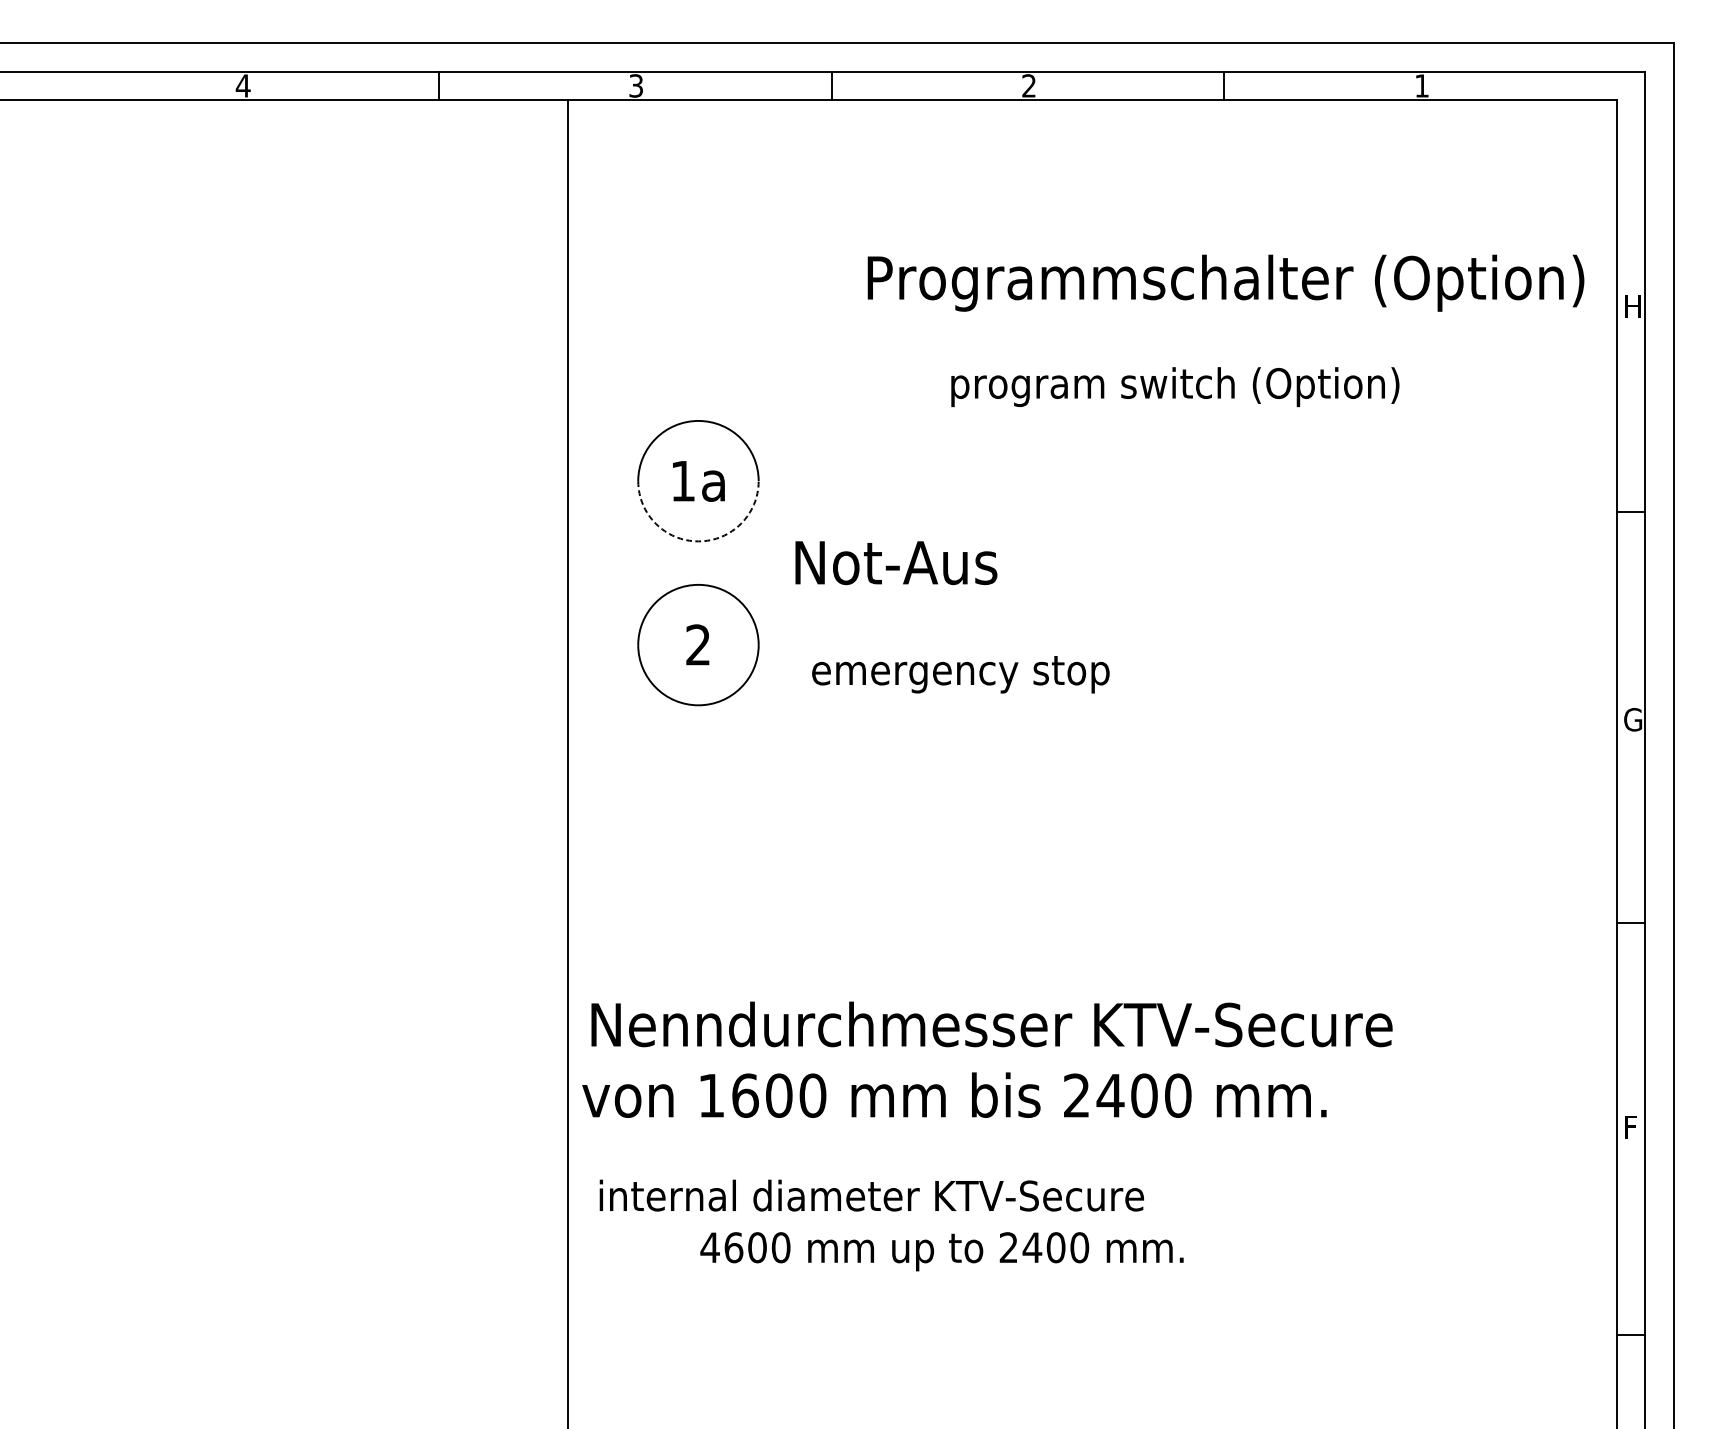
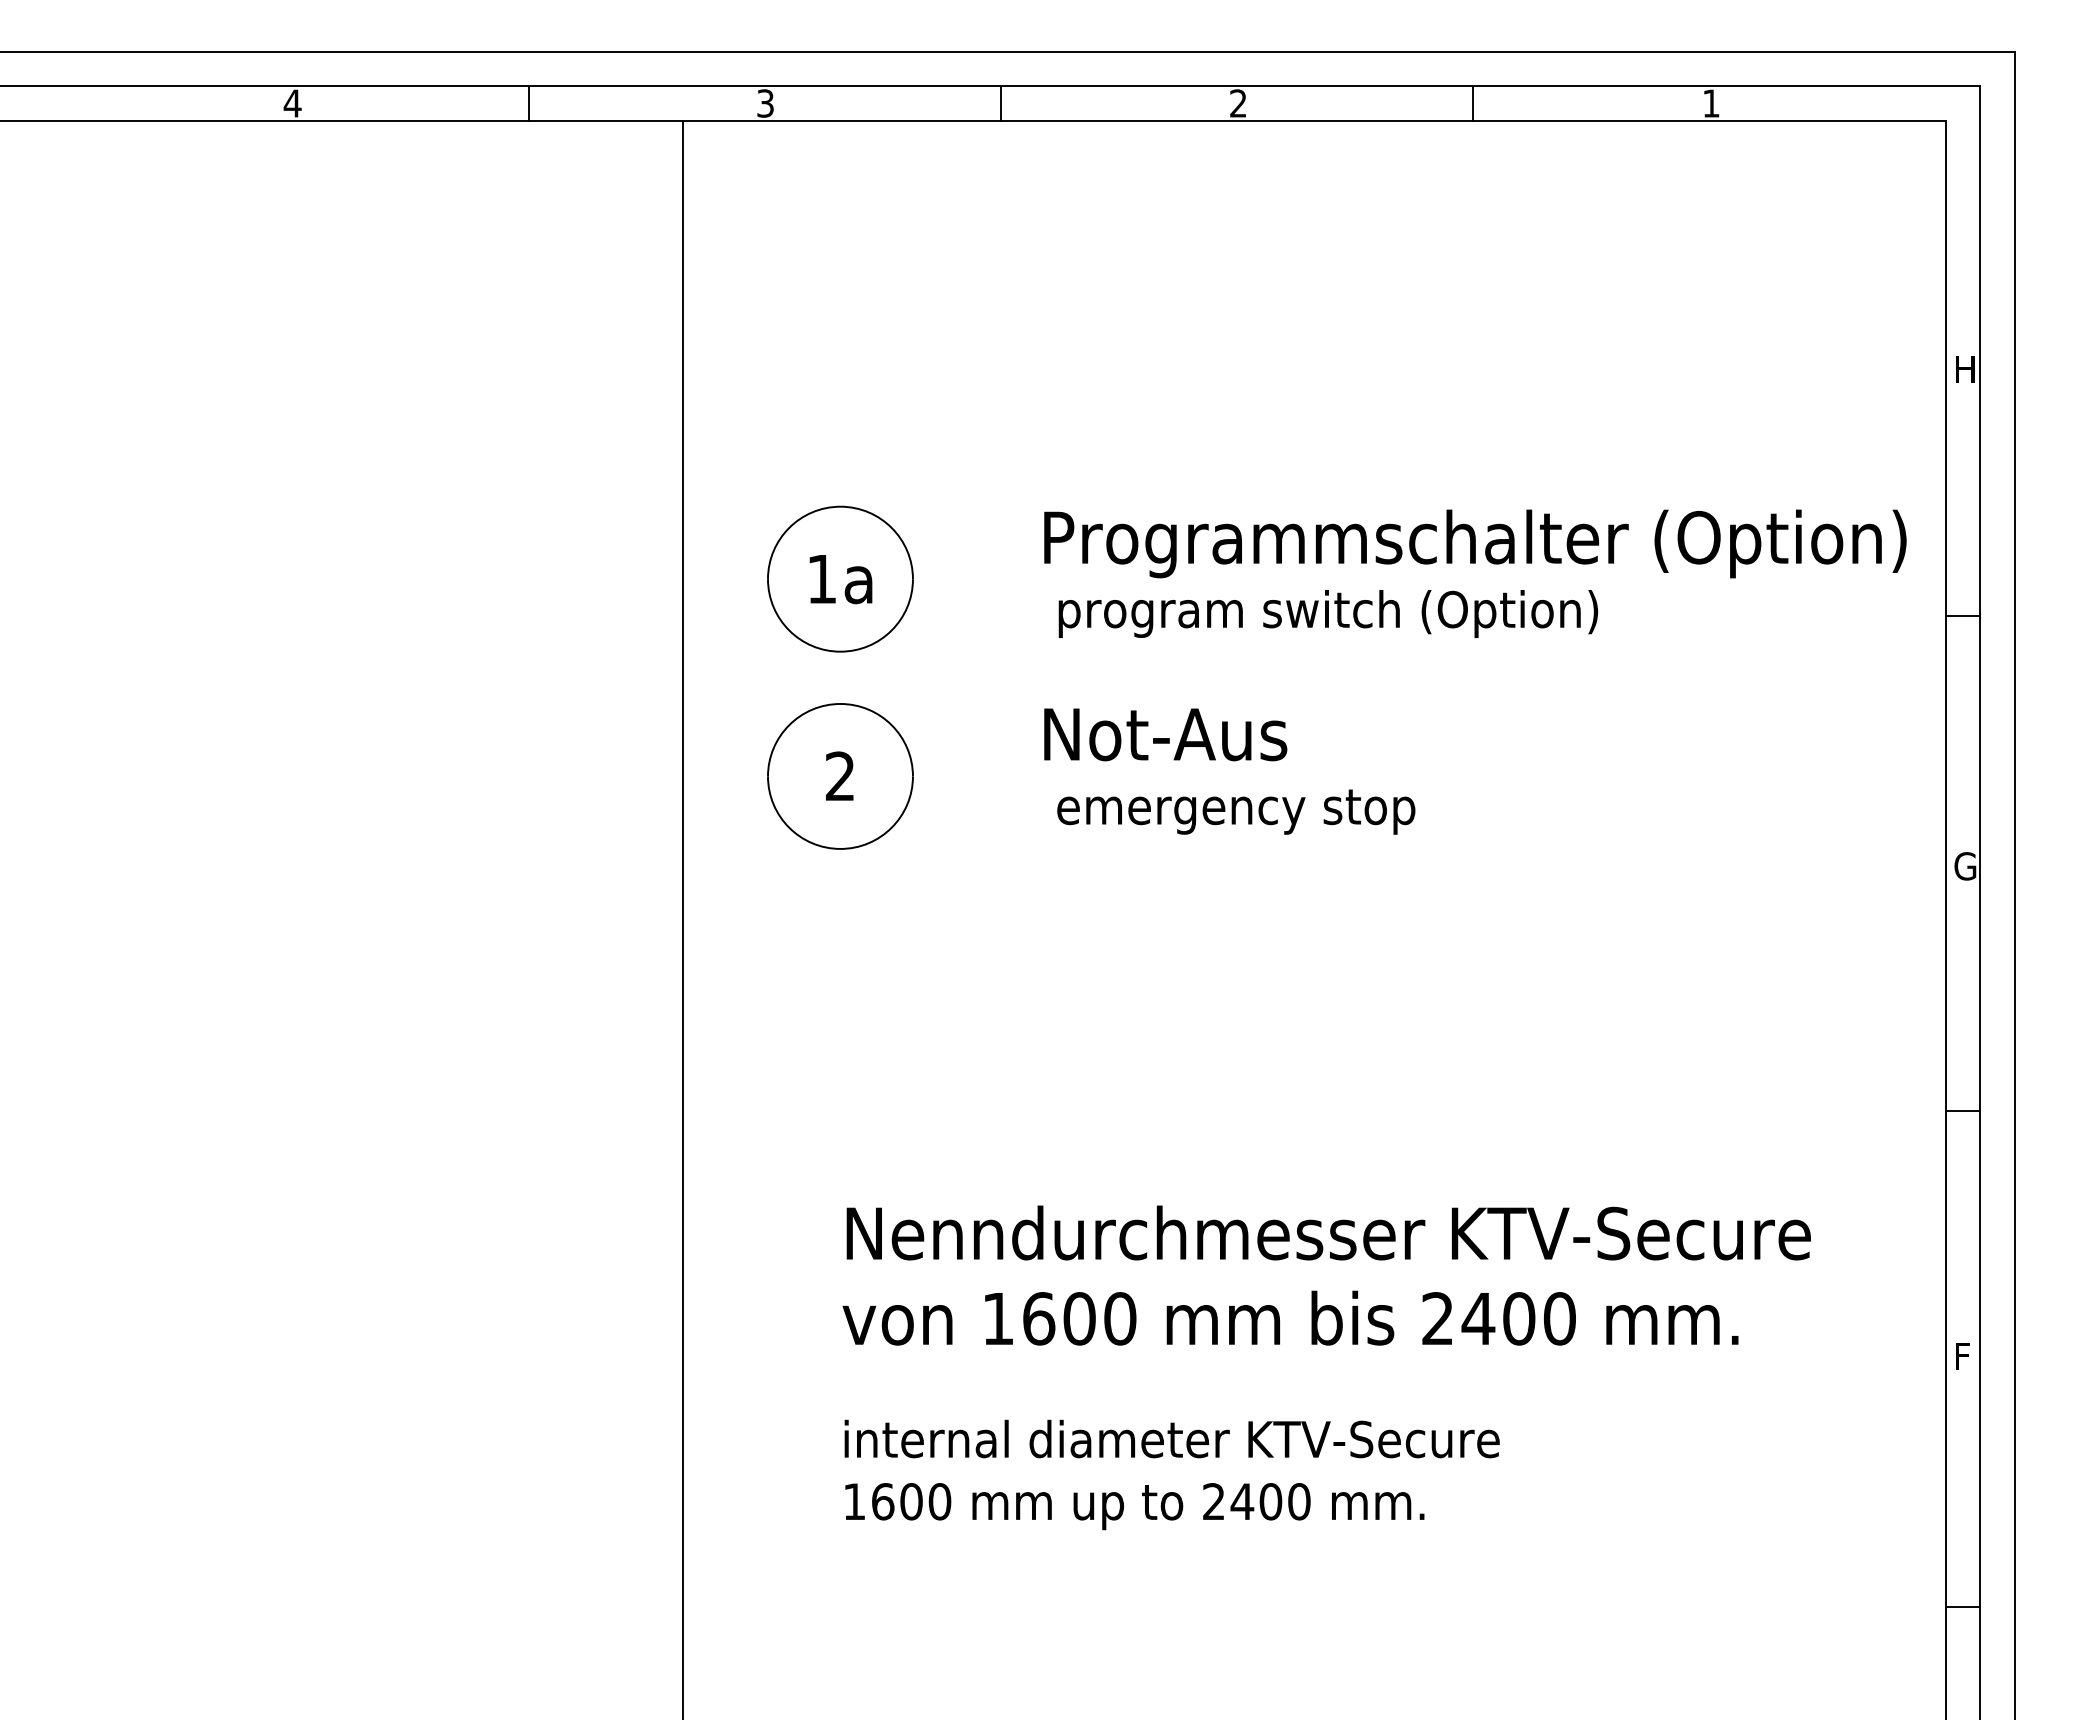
text: (1226, 282) -> (1475, 543), moved
text: (1175, 386) -> (1328, 613), moved
arc: (698, 541) -> (840, 651), dashed -> solid
text: (896, 562) -> (1165, 734), moved
text: (961, 674) -> (1236, 811), moved
text: (991, 1024) -> (1328, 1232), moved
text: (954, 1094) -> (1290, 1317), moved
text: (871, 1195) -> (1171, 1438), moved
text: (710, 1247) -> (854, 1501), 4600 -> 1600

